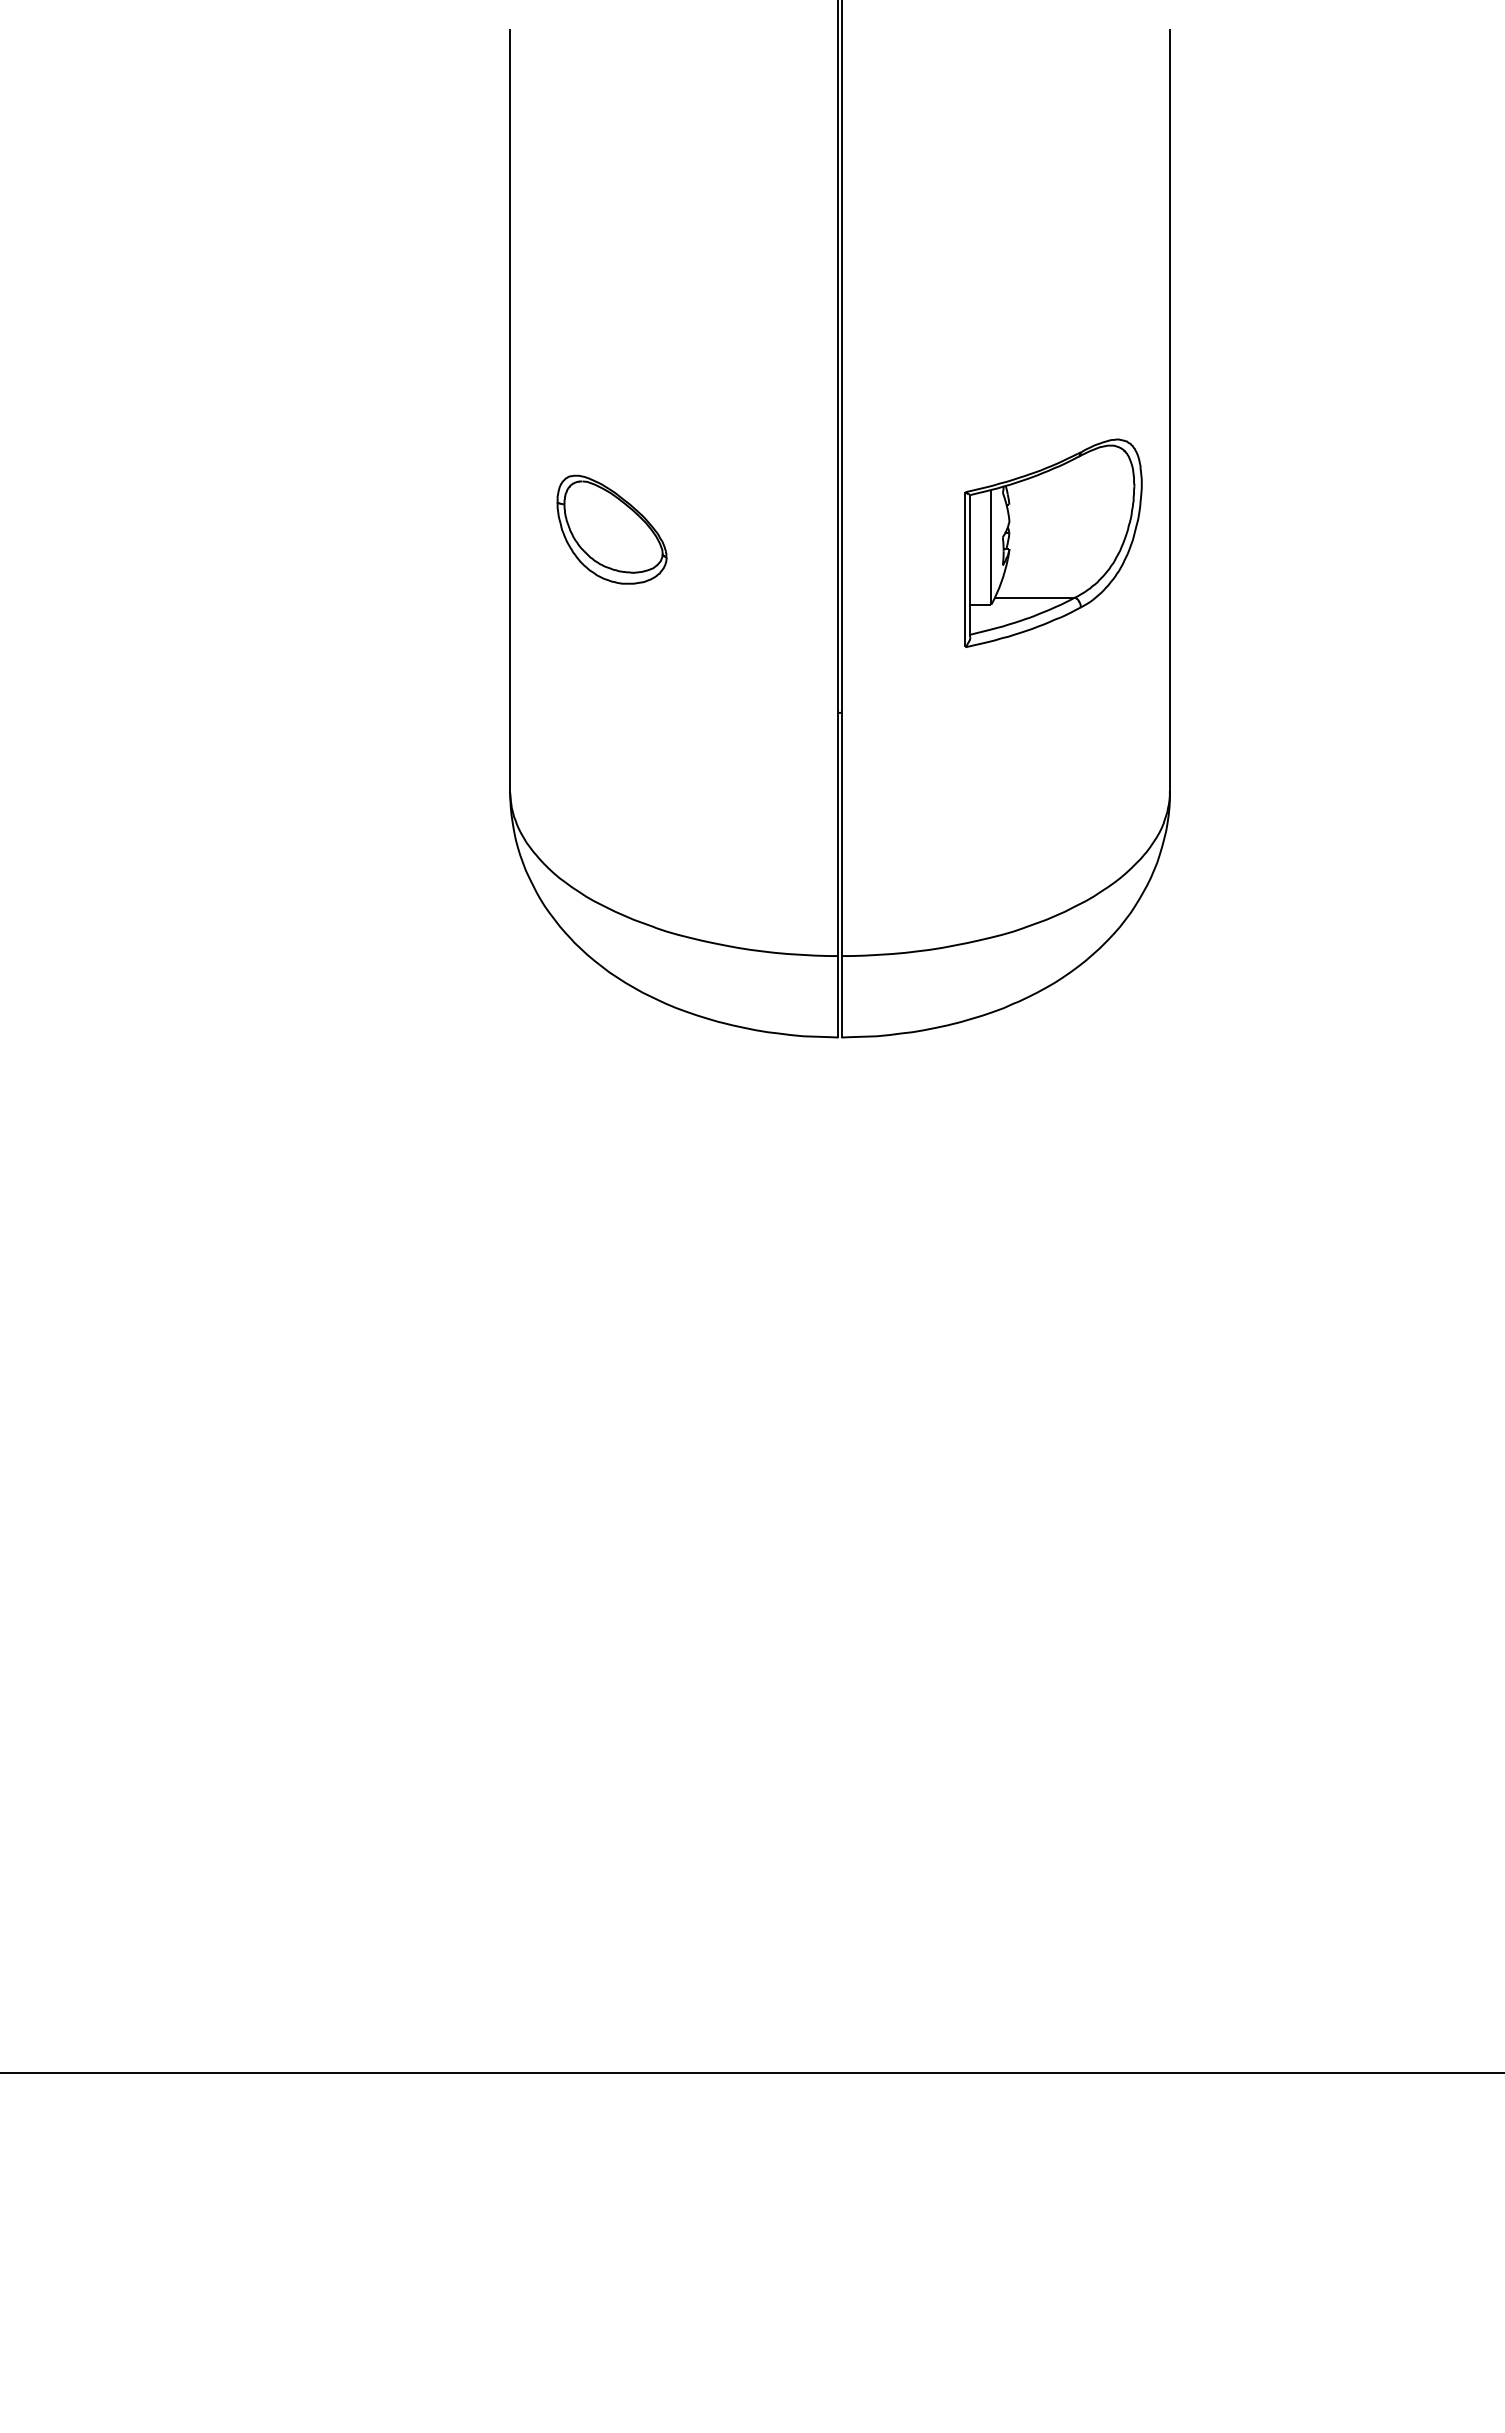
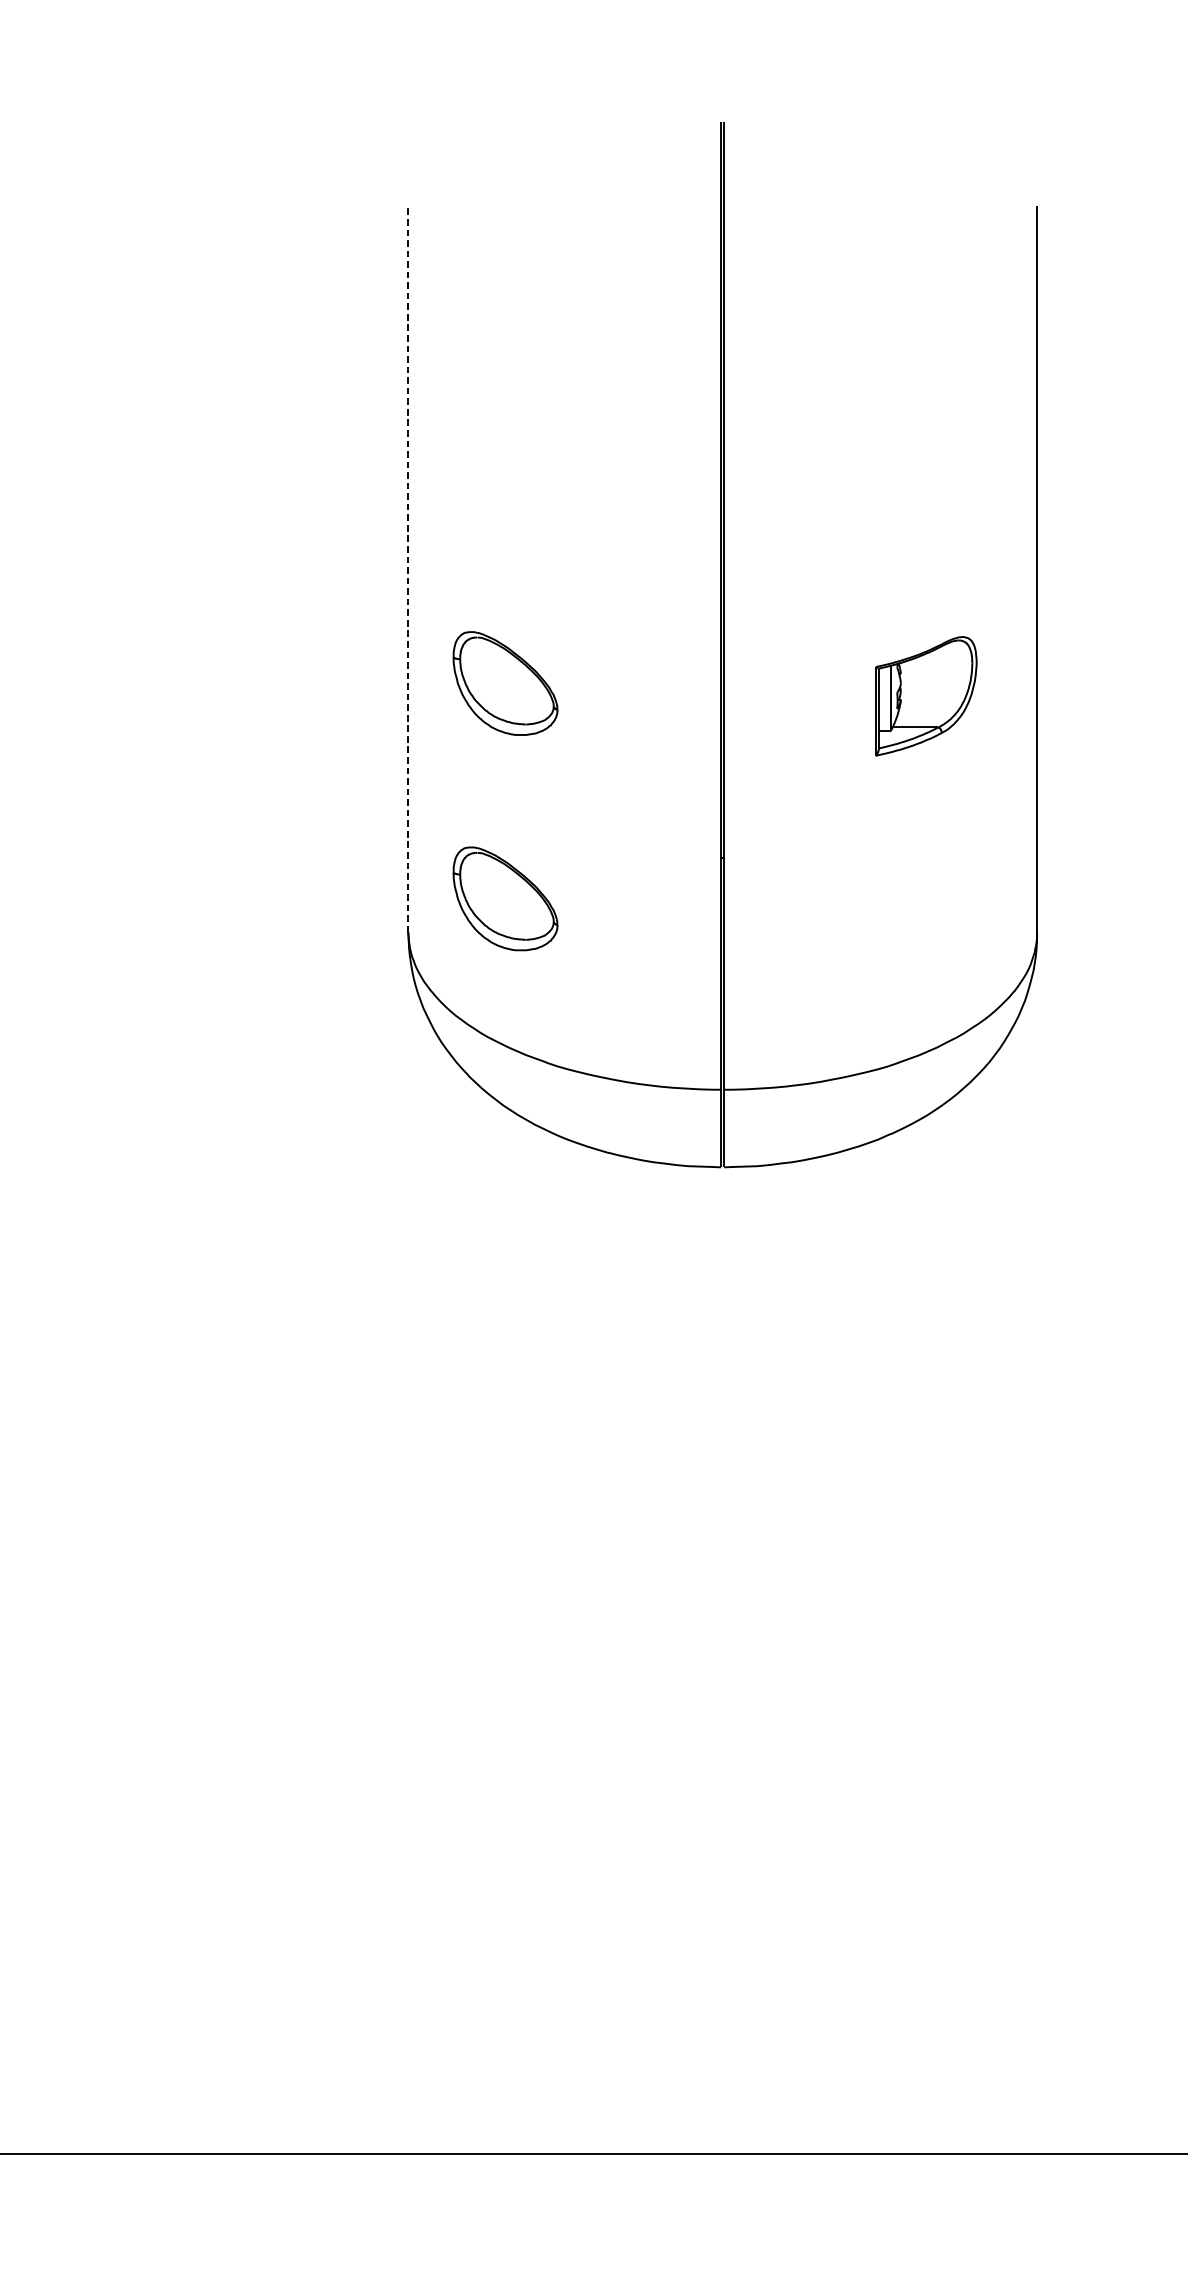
line: (509, 409) -> (407, 568), solid -> dashed
part: (1053, 542) -> (926, 695), size x0.6
part: (611, 755) -> (505, 898), added

